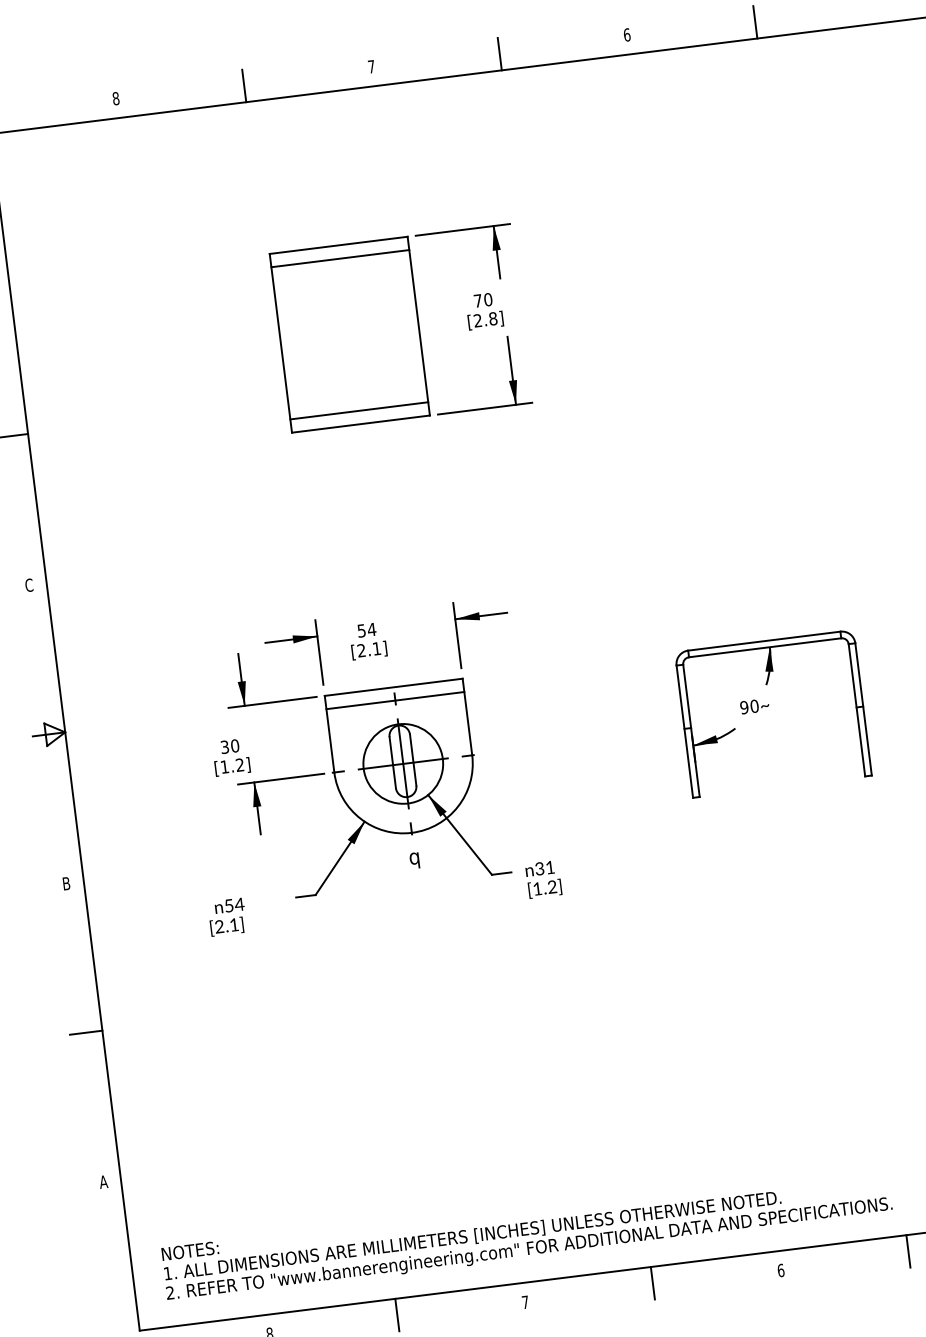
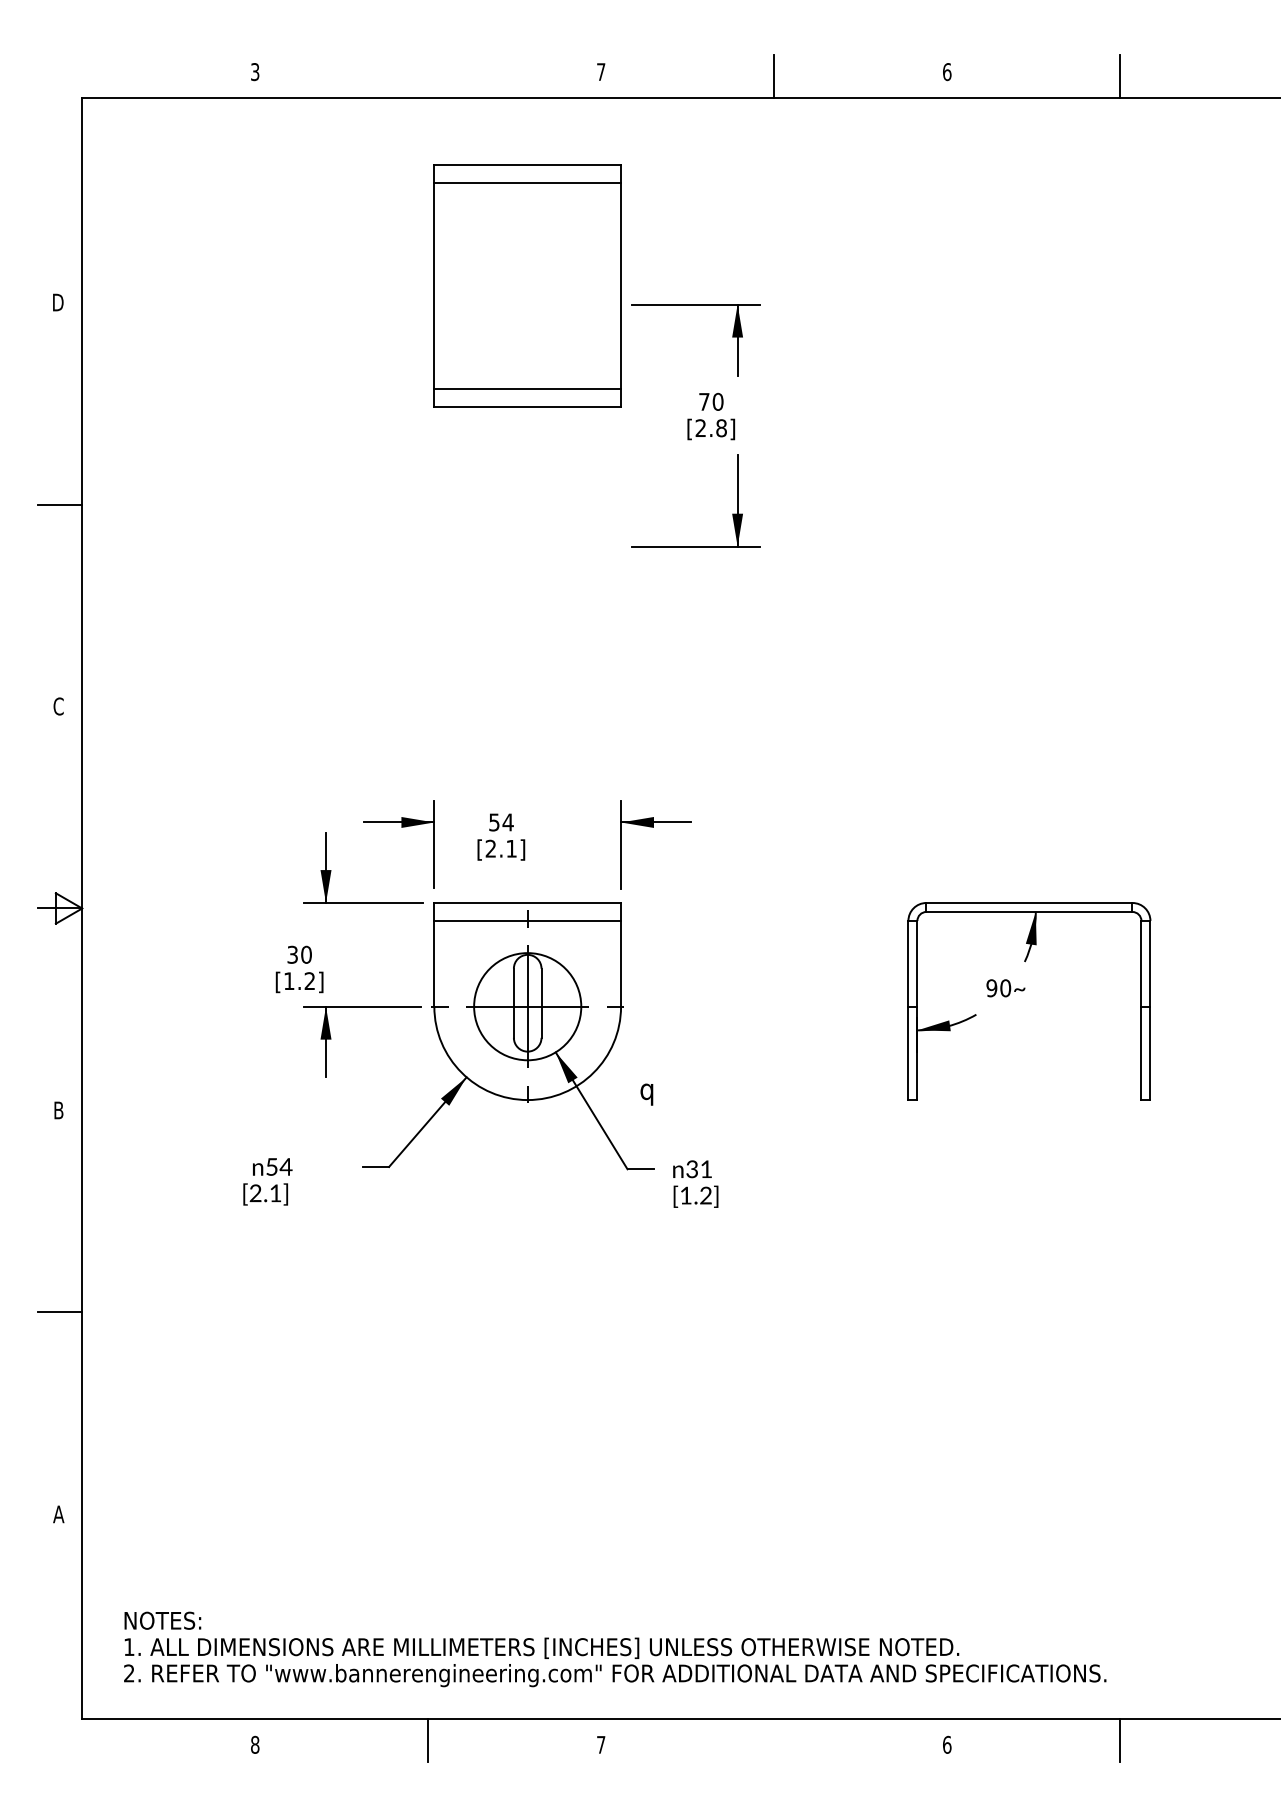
line: (244, 85) -> (428, 76), removed
text: (116, 98) -> (255, 72), 8 -> 3
part: (349, 334) -> (527, 285), moved
text: (414, 860) -> (646, 1094), moved
line: (653, 1283) -> (774, 1740), removed

